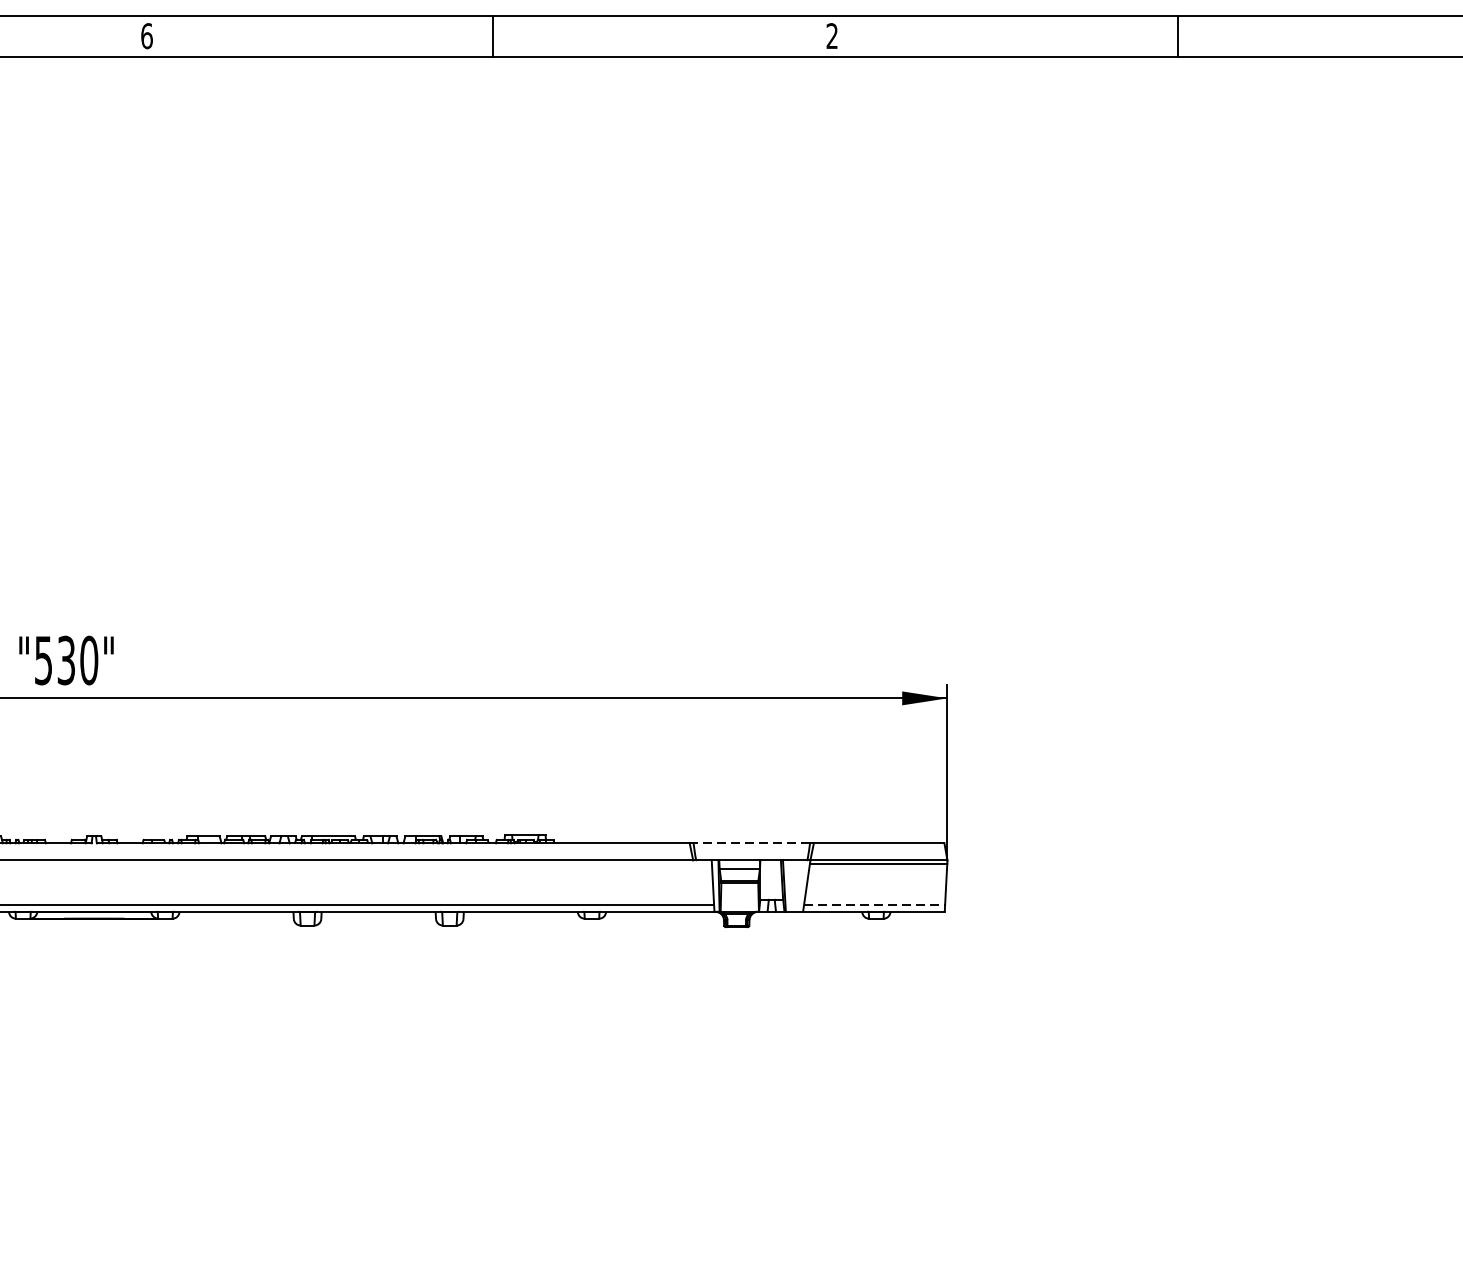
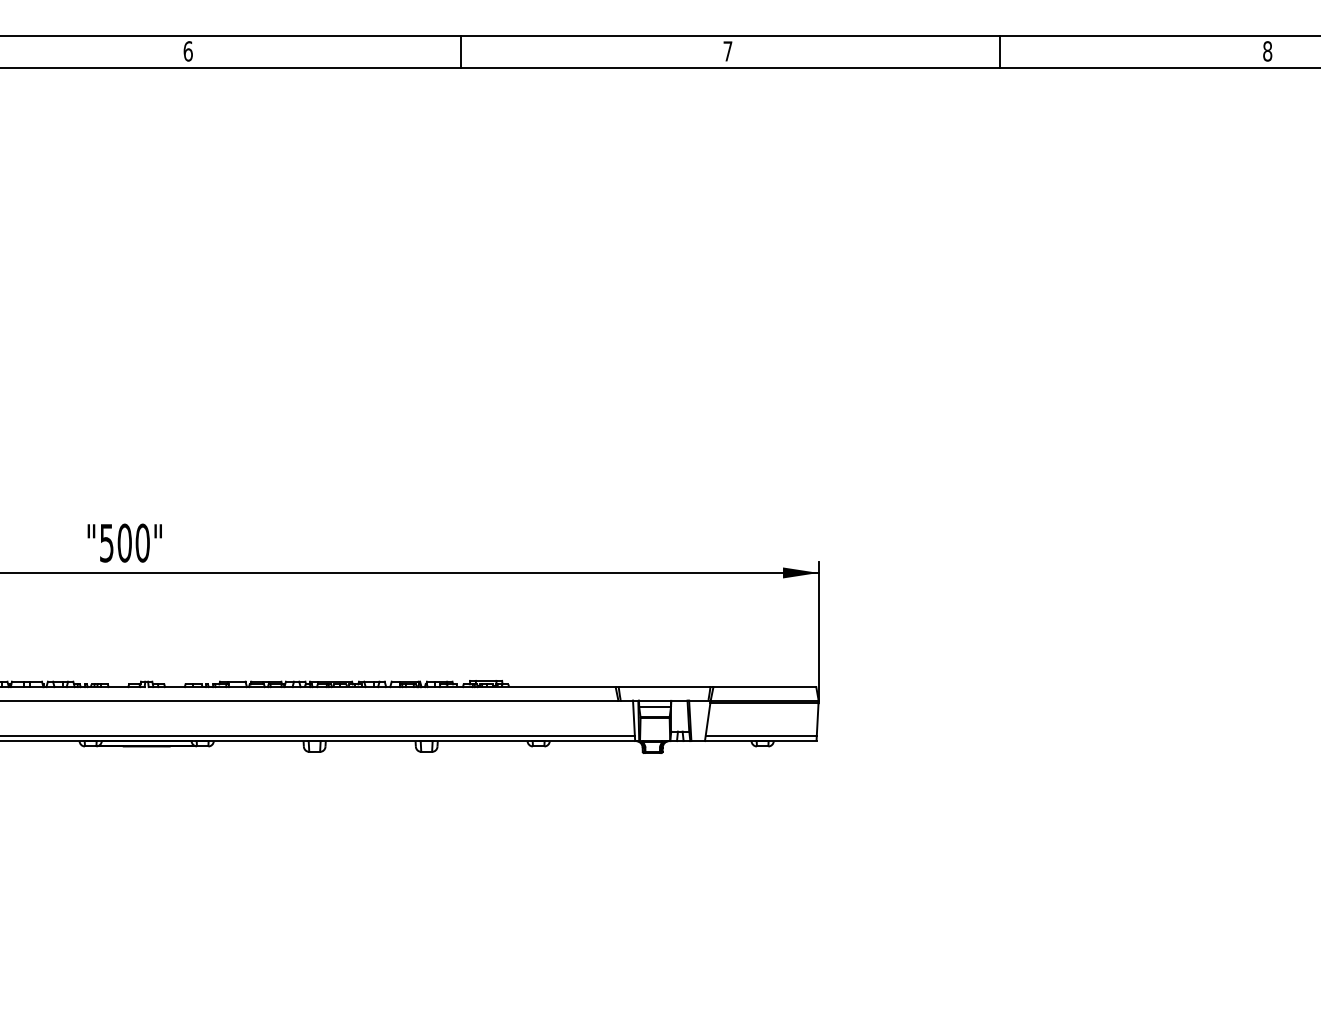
text: (831, 36) -> (727, 51), 2 -> 7
text: (66, 659) -> (124, 542), "530" -> "500"
line: (751, 843) -> (664, 687), dashed -> solid
line: (874, 904) -> (761, 735), dashed -> solid

